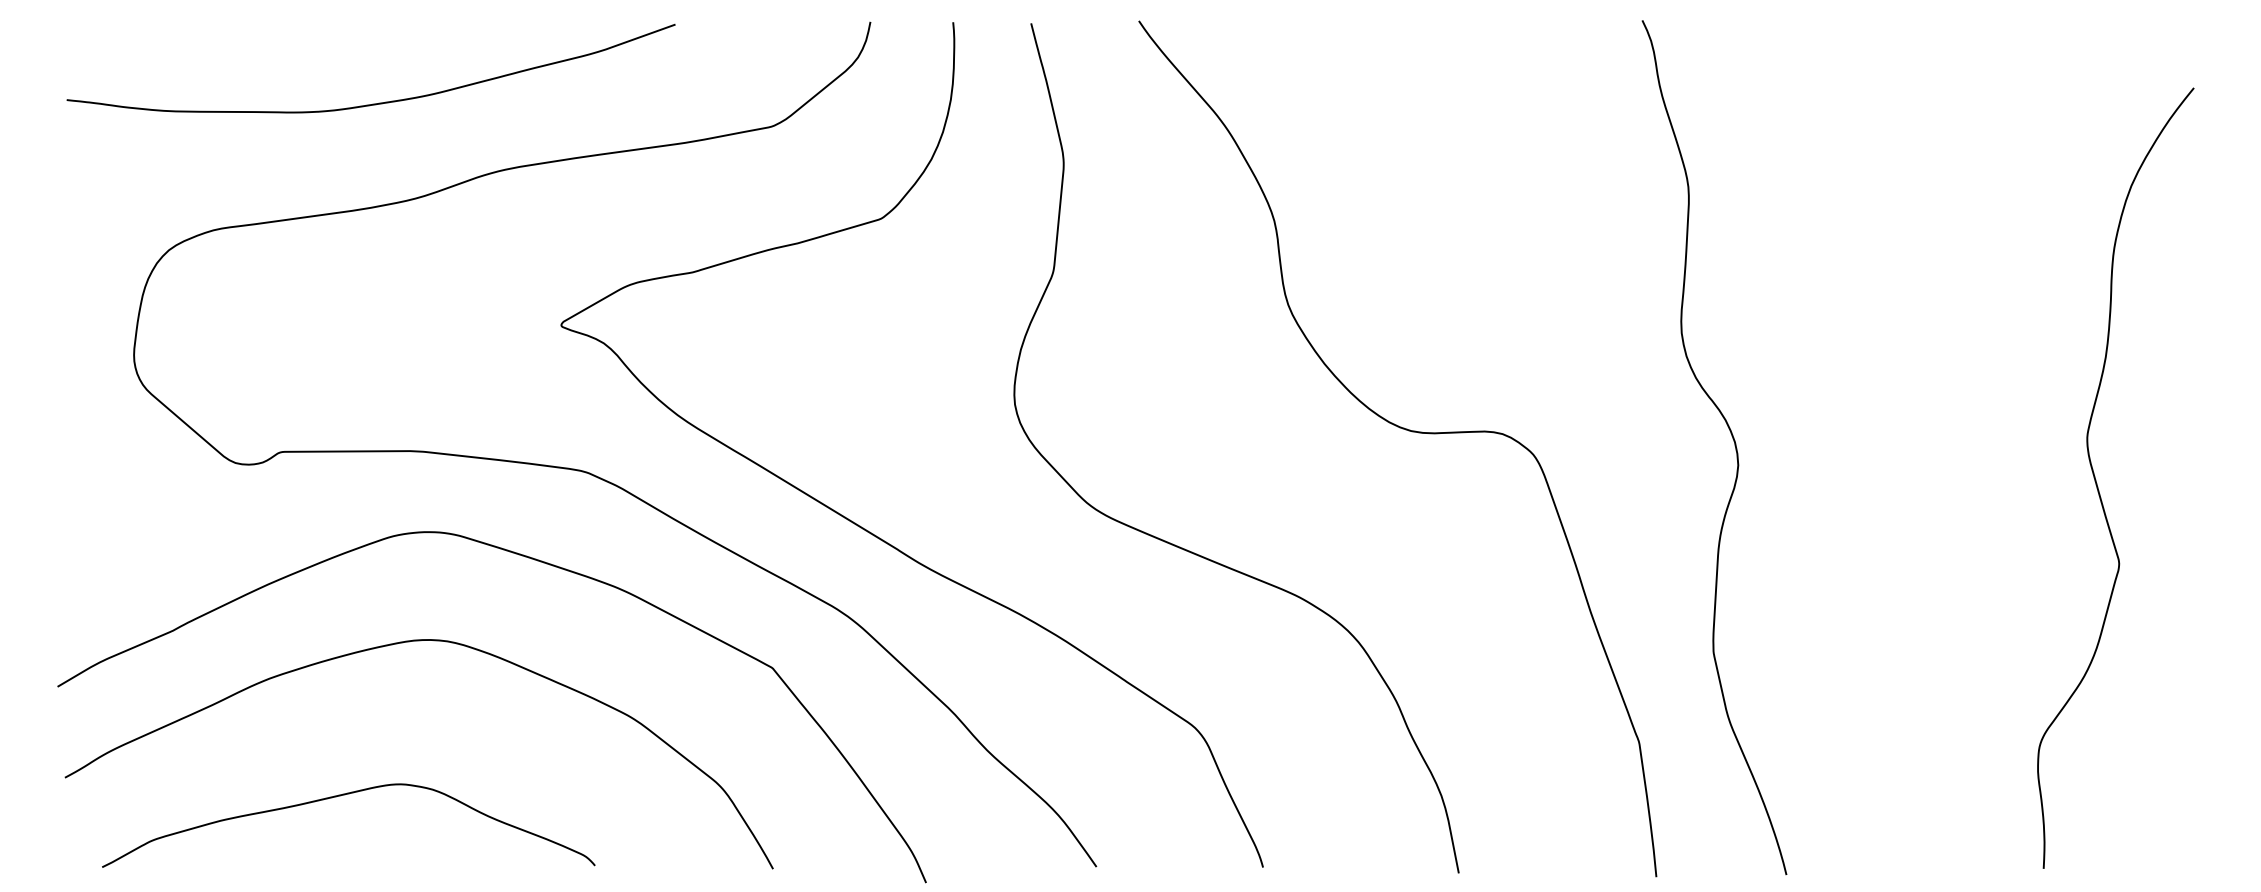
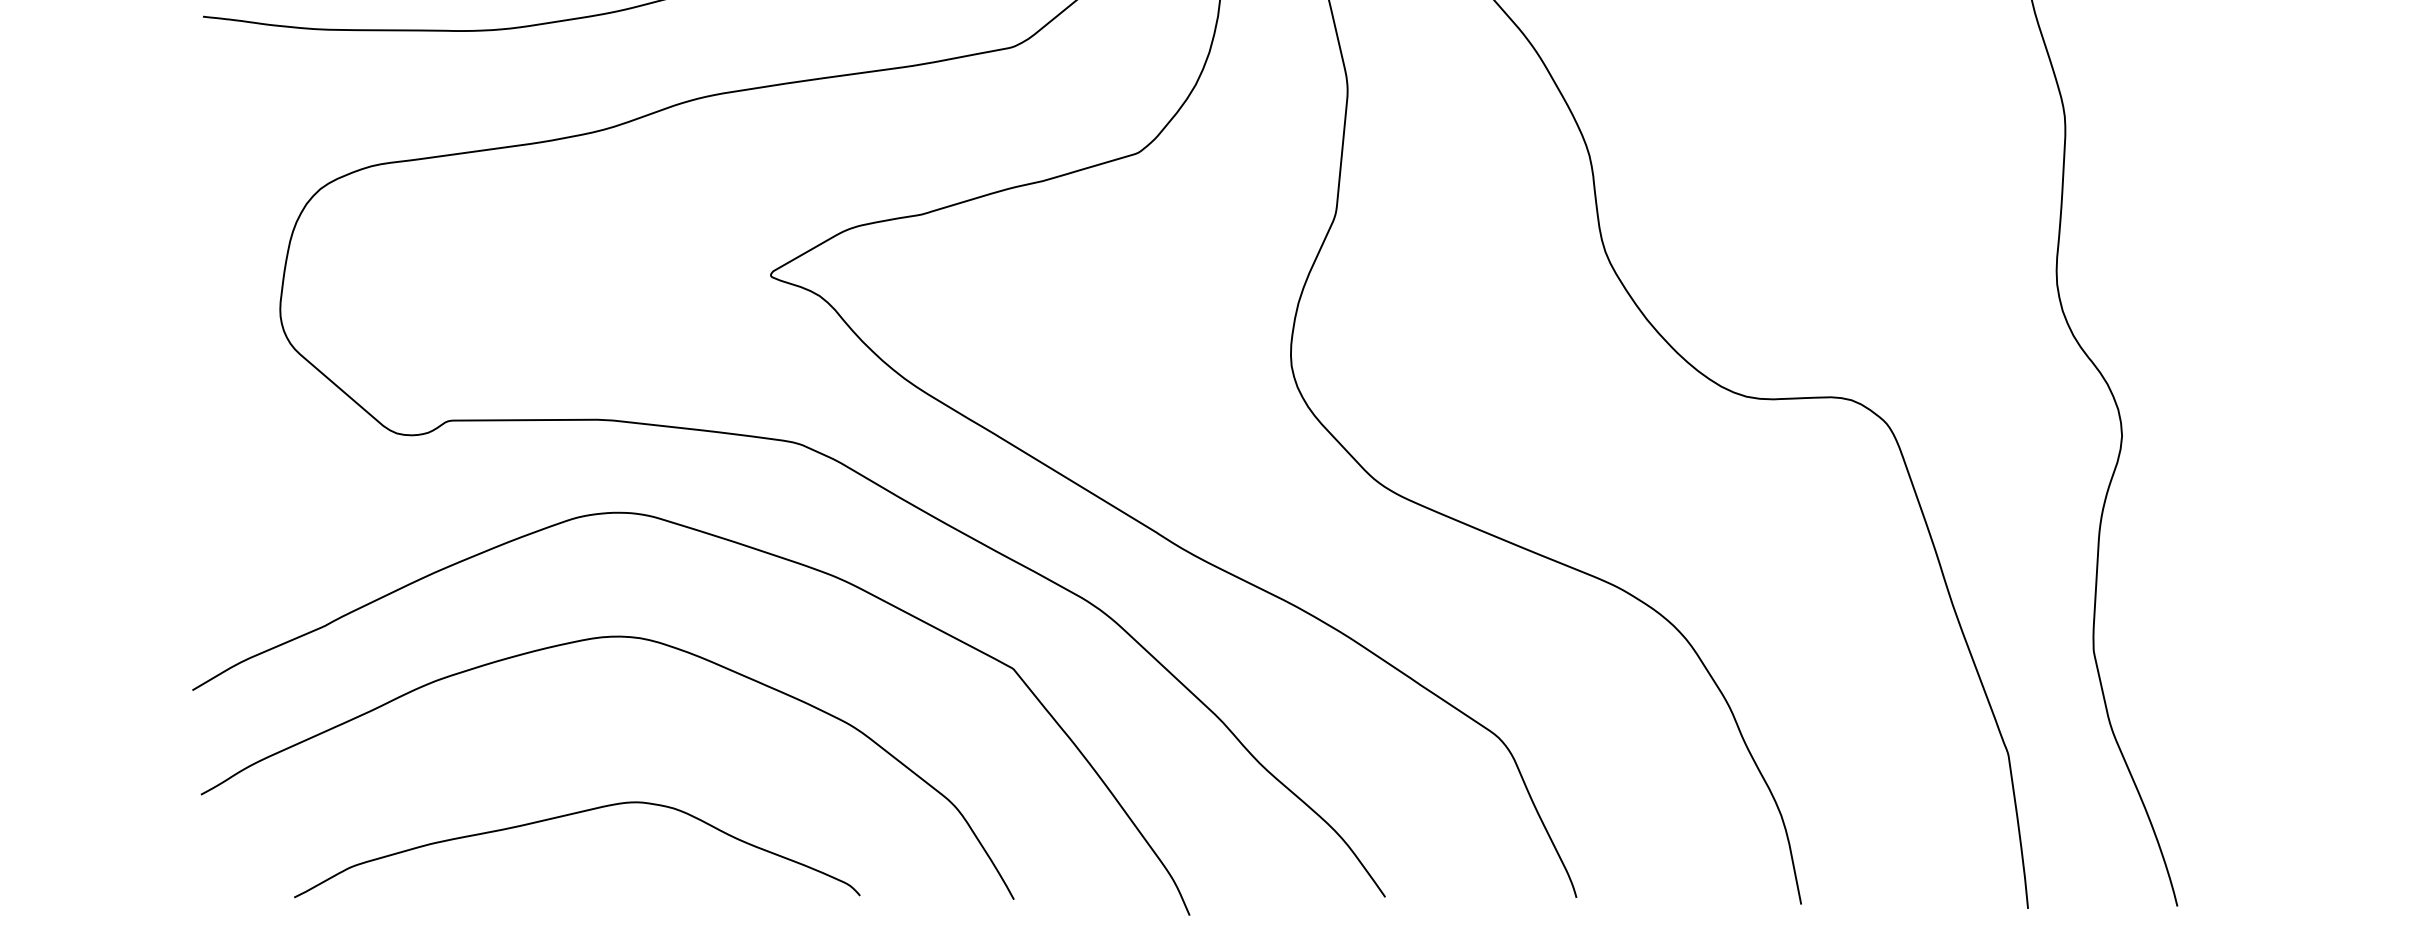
curve: (340, 796) -> (567, 816), moved

